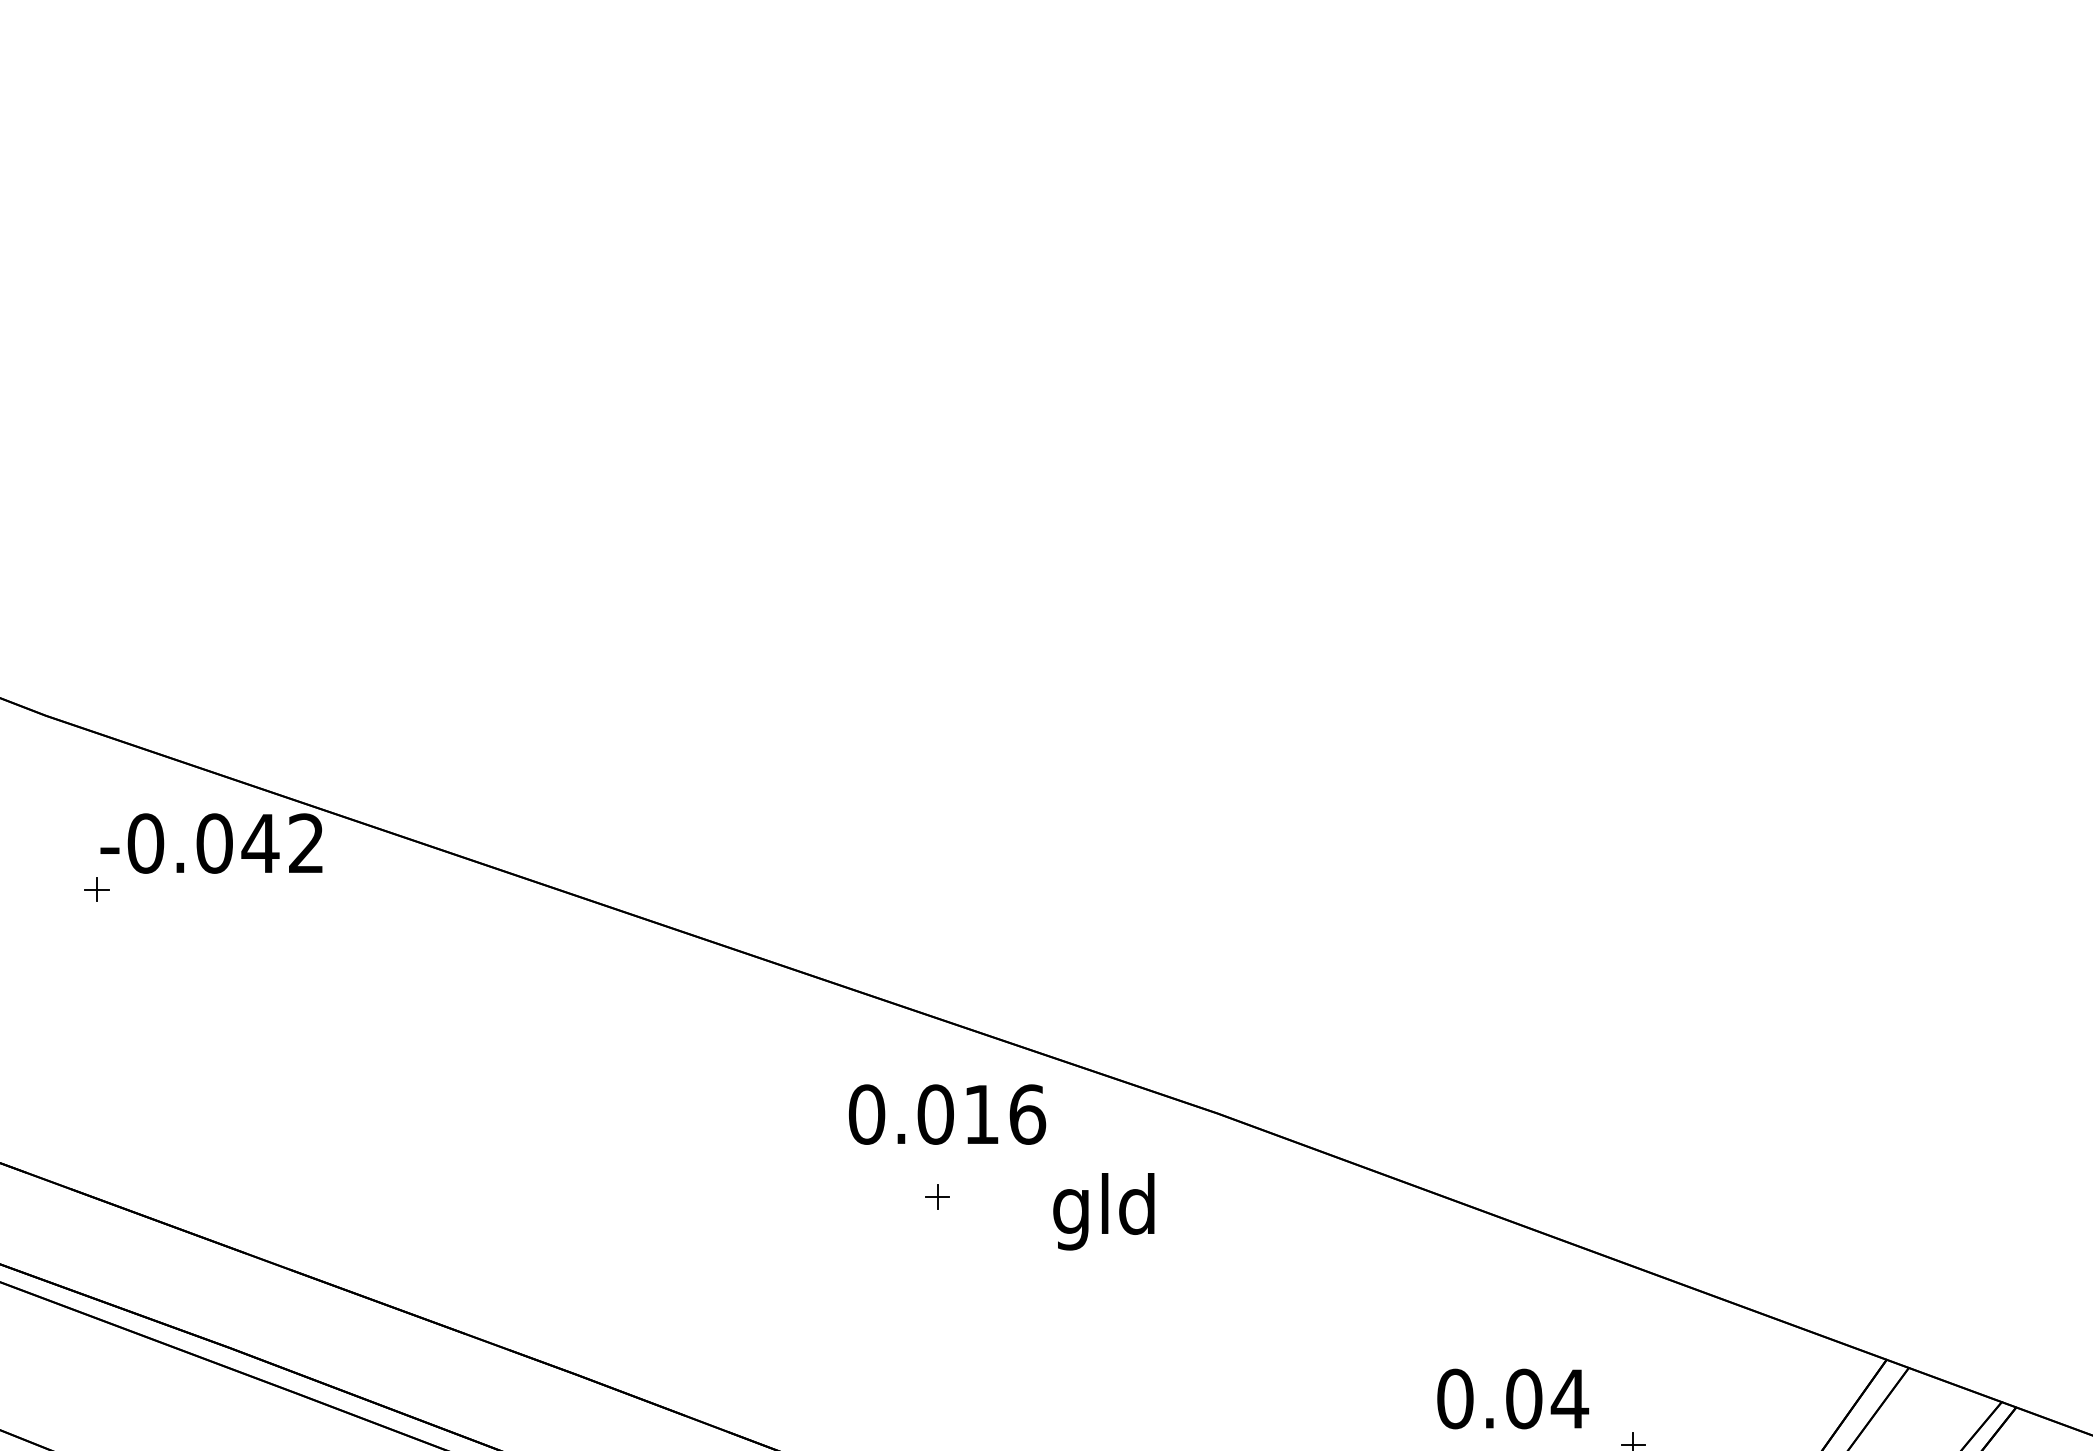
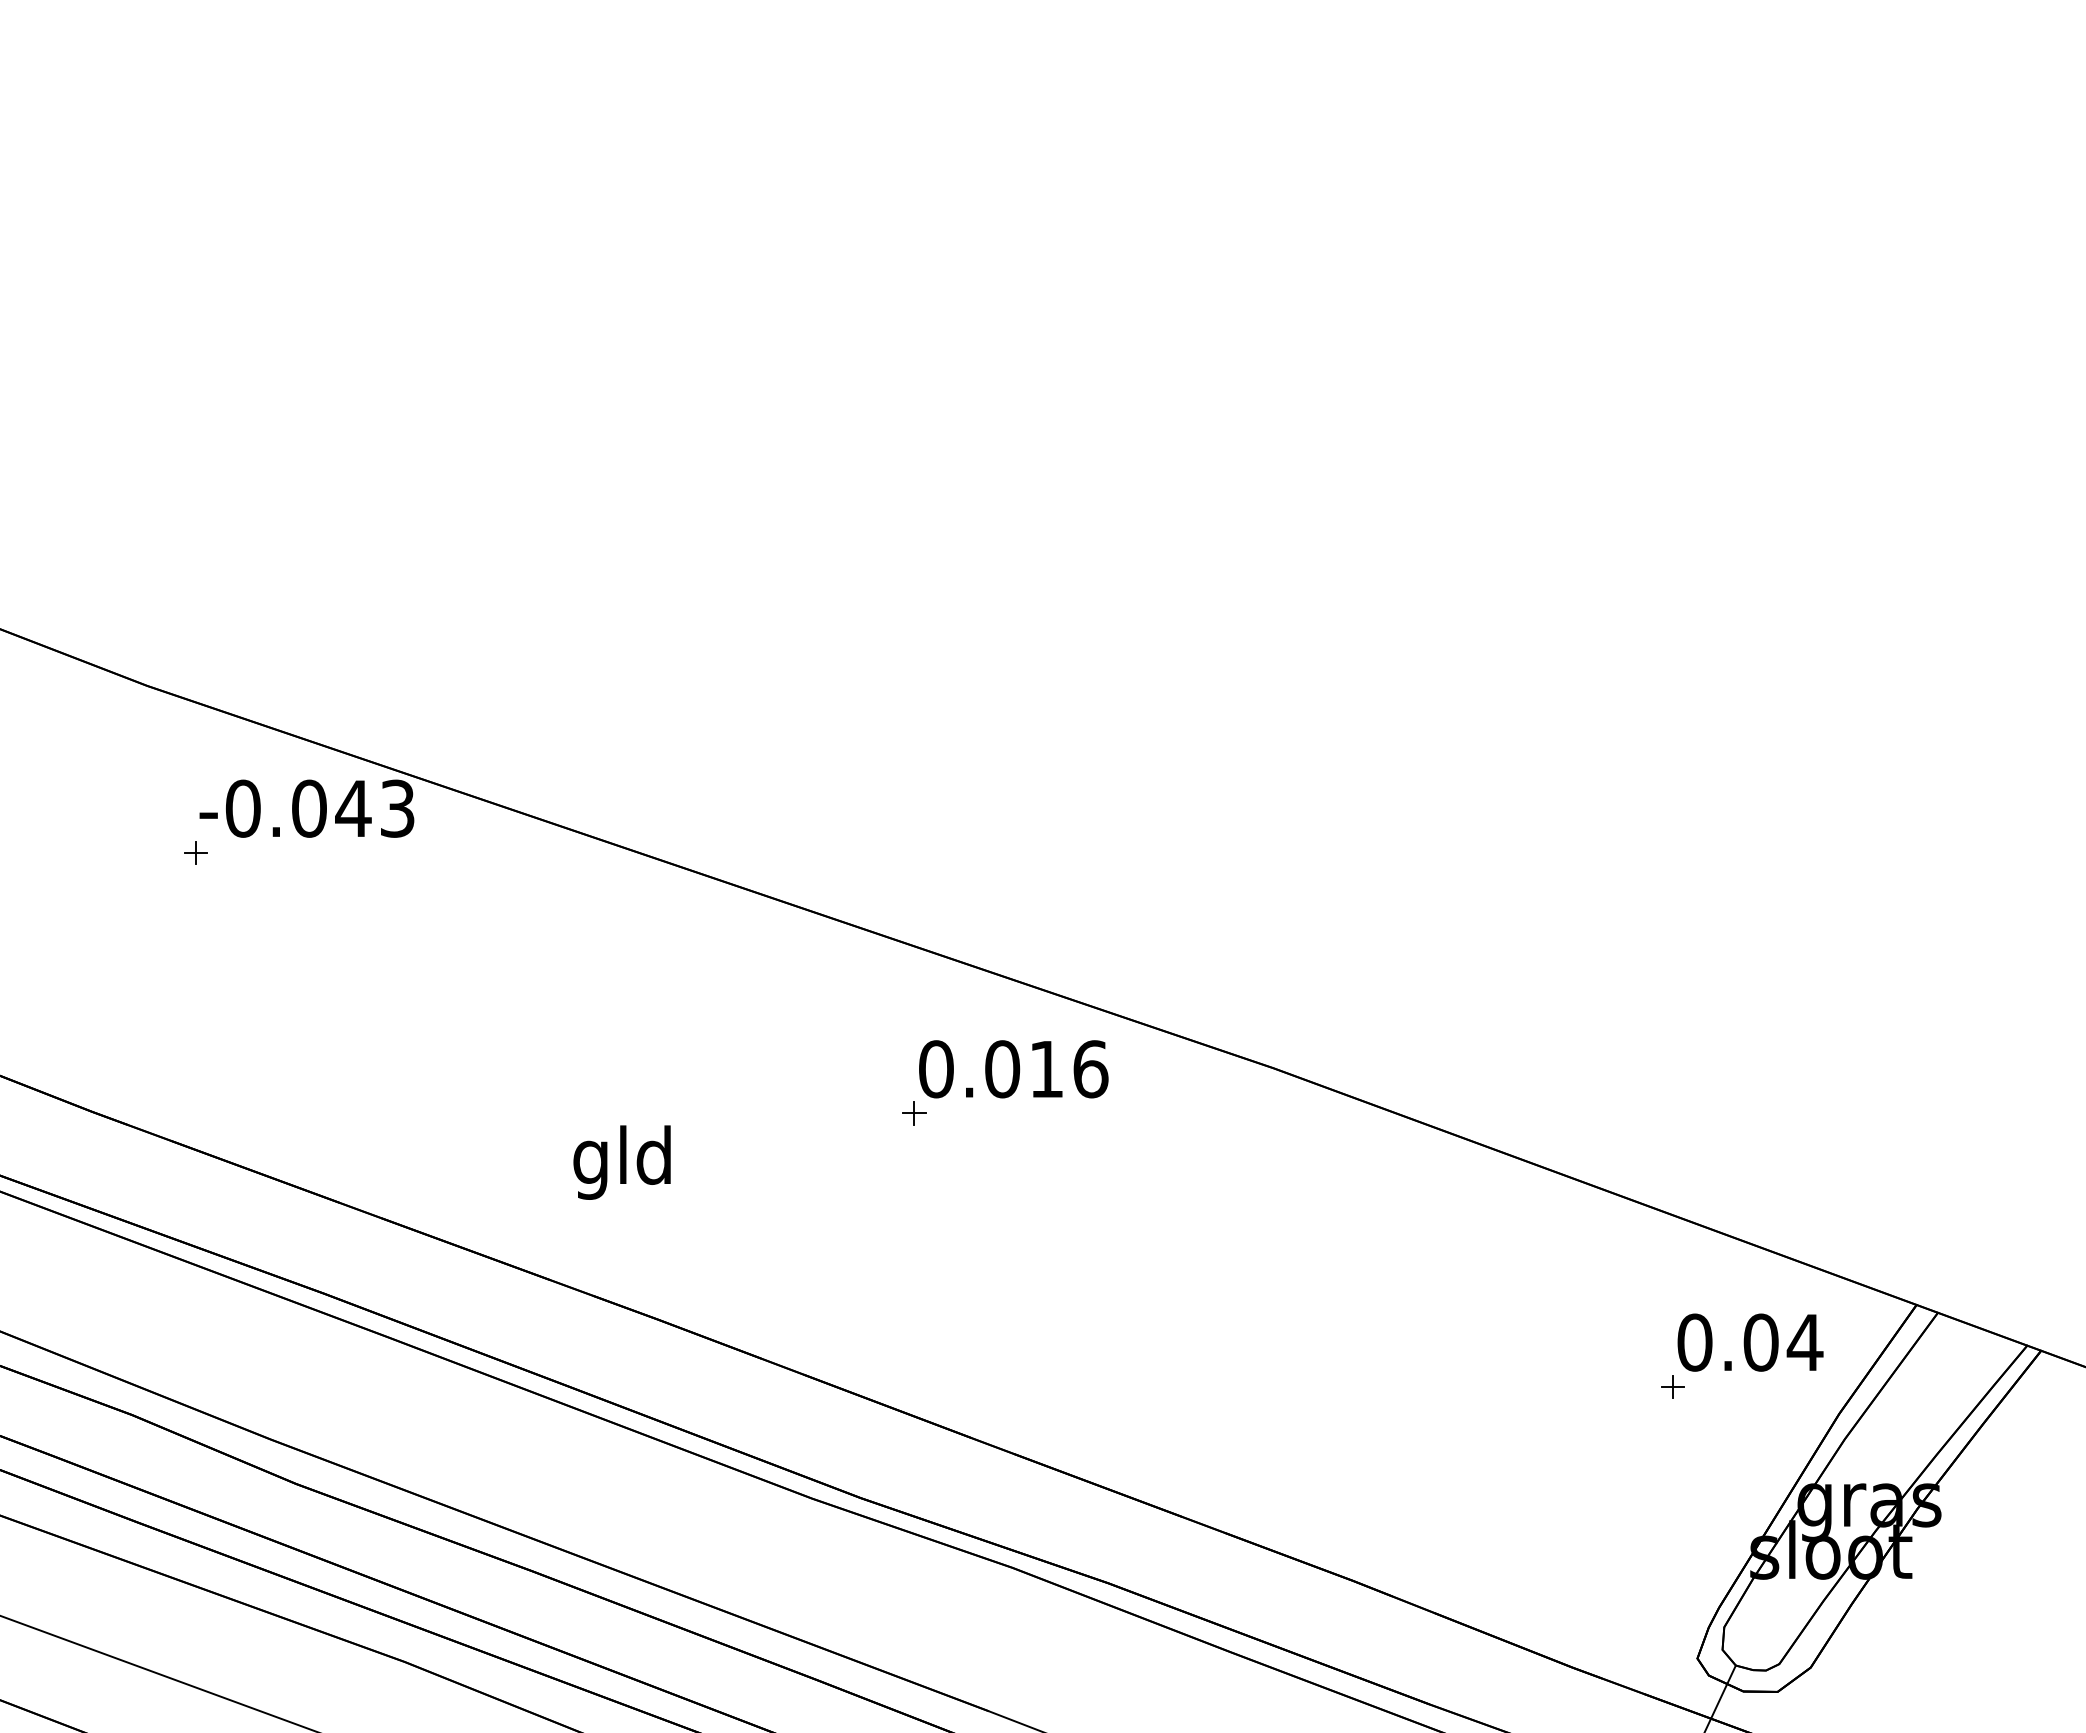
text: (306, 843) -> (397, 808), -0.042 -> -0.043
part: (937, 1197) -> (914, 1113), moved
text: (1103, 1211) -> (621, 1162), moved
text: (1513, 1398) -> (1750, 1342), moved

